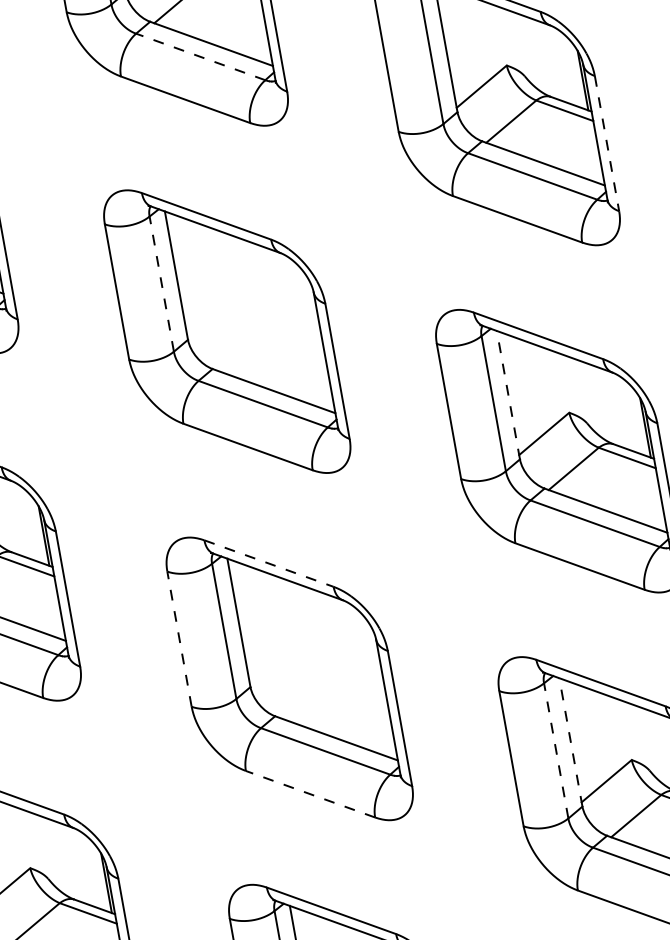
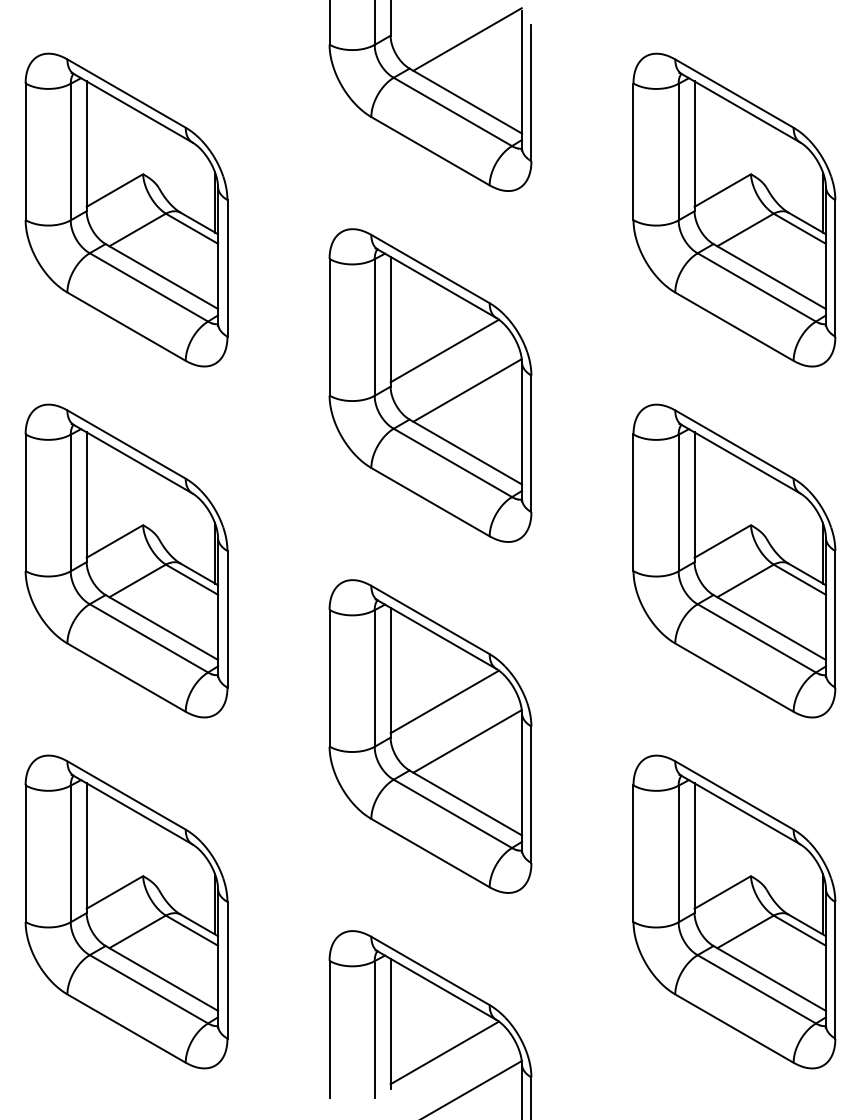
line: (200, 56) -> (452, 111), dashed -> solid
line: (607, 143) -> (835, 268), dashed -> solid
line: (161, 284) -> (374, 327), dashed -> solid
line: (234, 294) -> (444, 350), added
line: (264, 329) -> (467, 390), added
line: (508, 395) -> (694, 497), dashed -> solid
line: (269, 564) -> (430, 620), dashed -> solid
line: (179, 638) -> (329, 677), dashed -> solid
line: (297, 641) -> (444, 701), added
line: (327, 677) -> (467, 741), added
line: (570, 742) -> (694, 848), dashed -> solid
line: (555, 750) -> (678, 853), dashed -> solid
line: (310, 793) -> (430, 852), dashed -> solid

